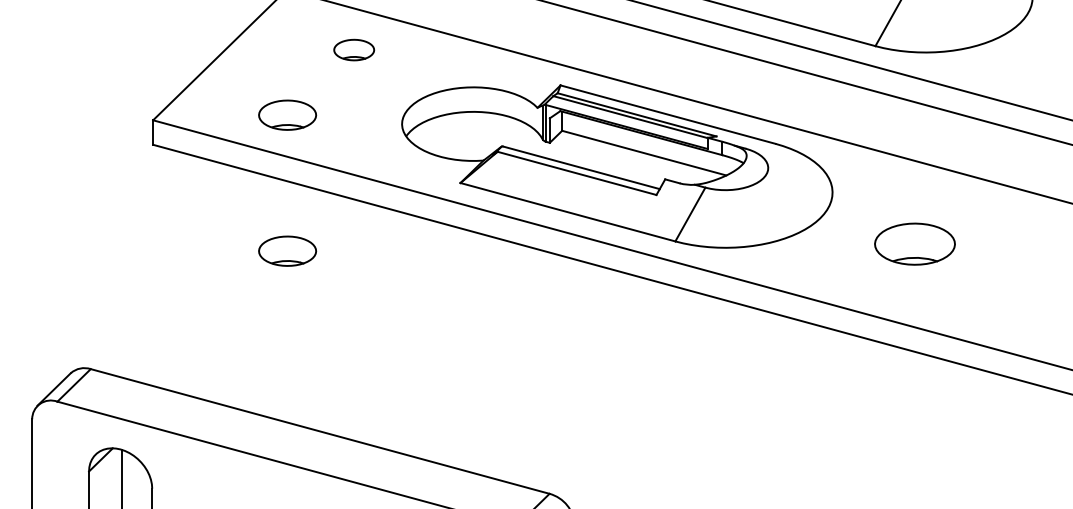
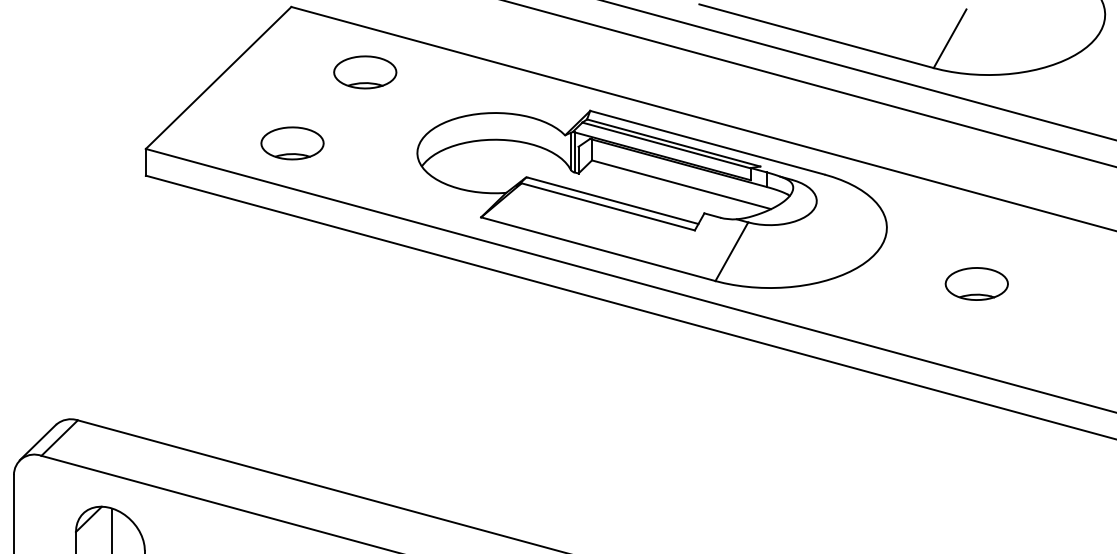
part: (353, 49) -> (364, 71), size x1.43
part: (914, 243) -> (976, 283), size x0.71
part: (287, 250) -> (292, 290), removed

